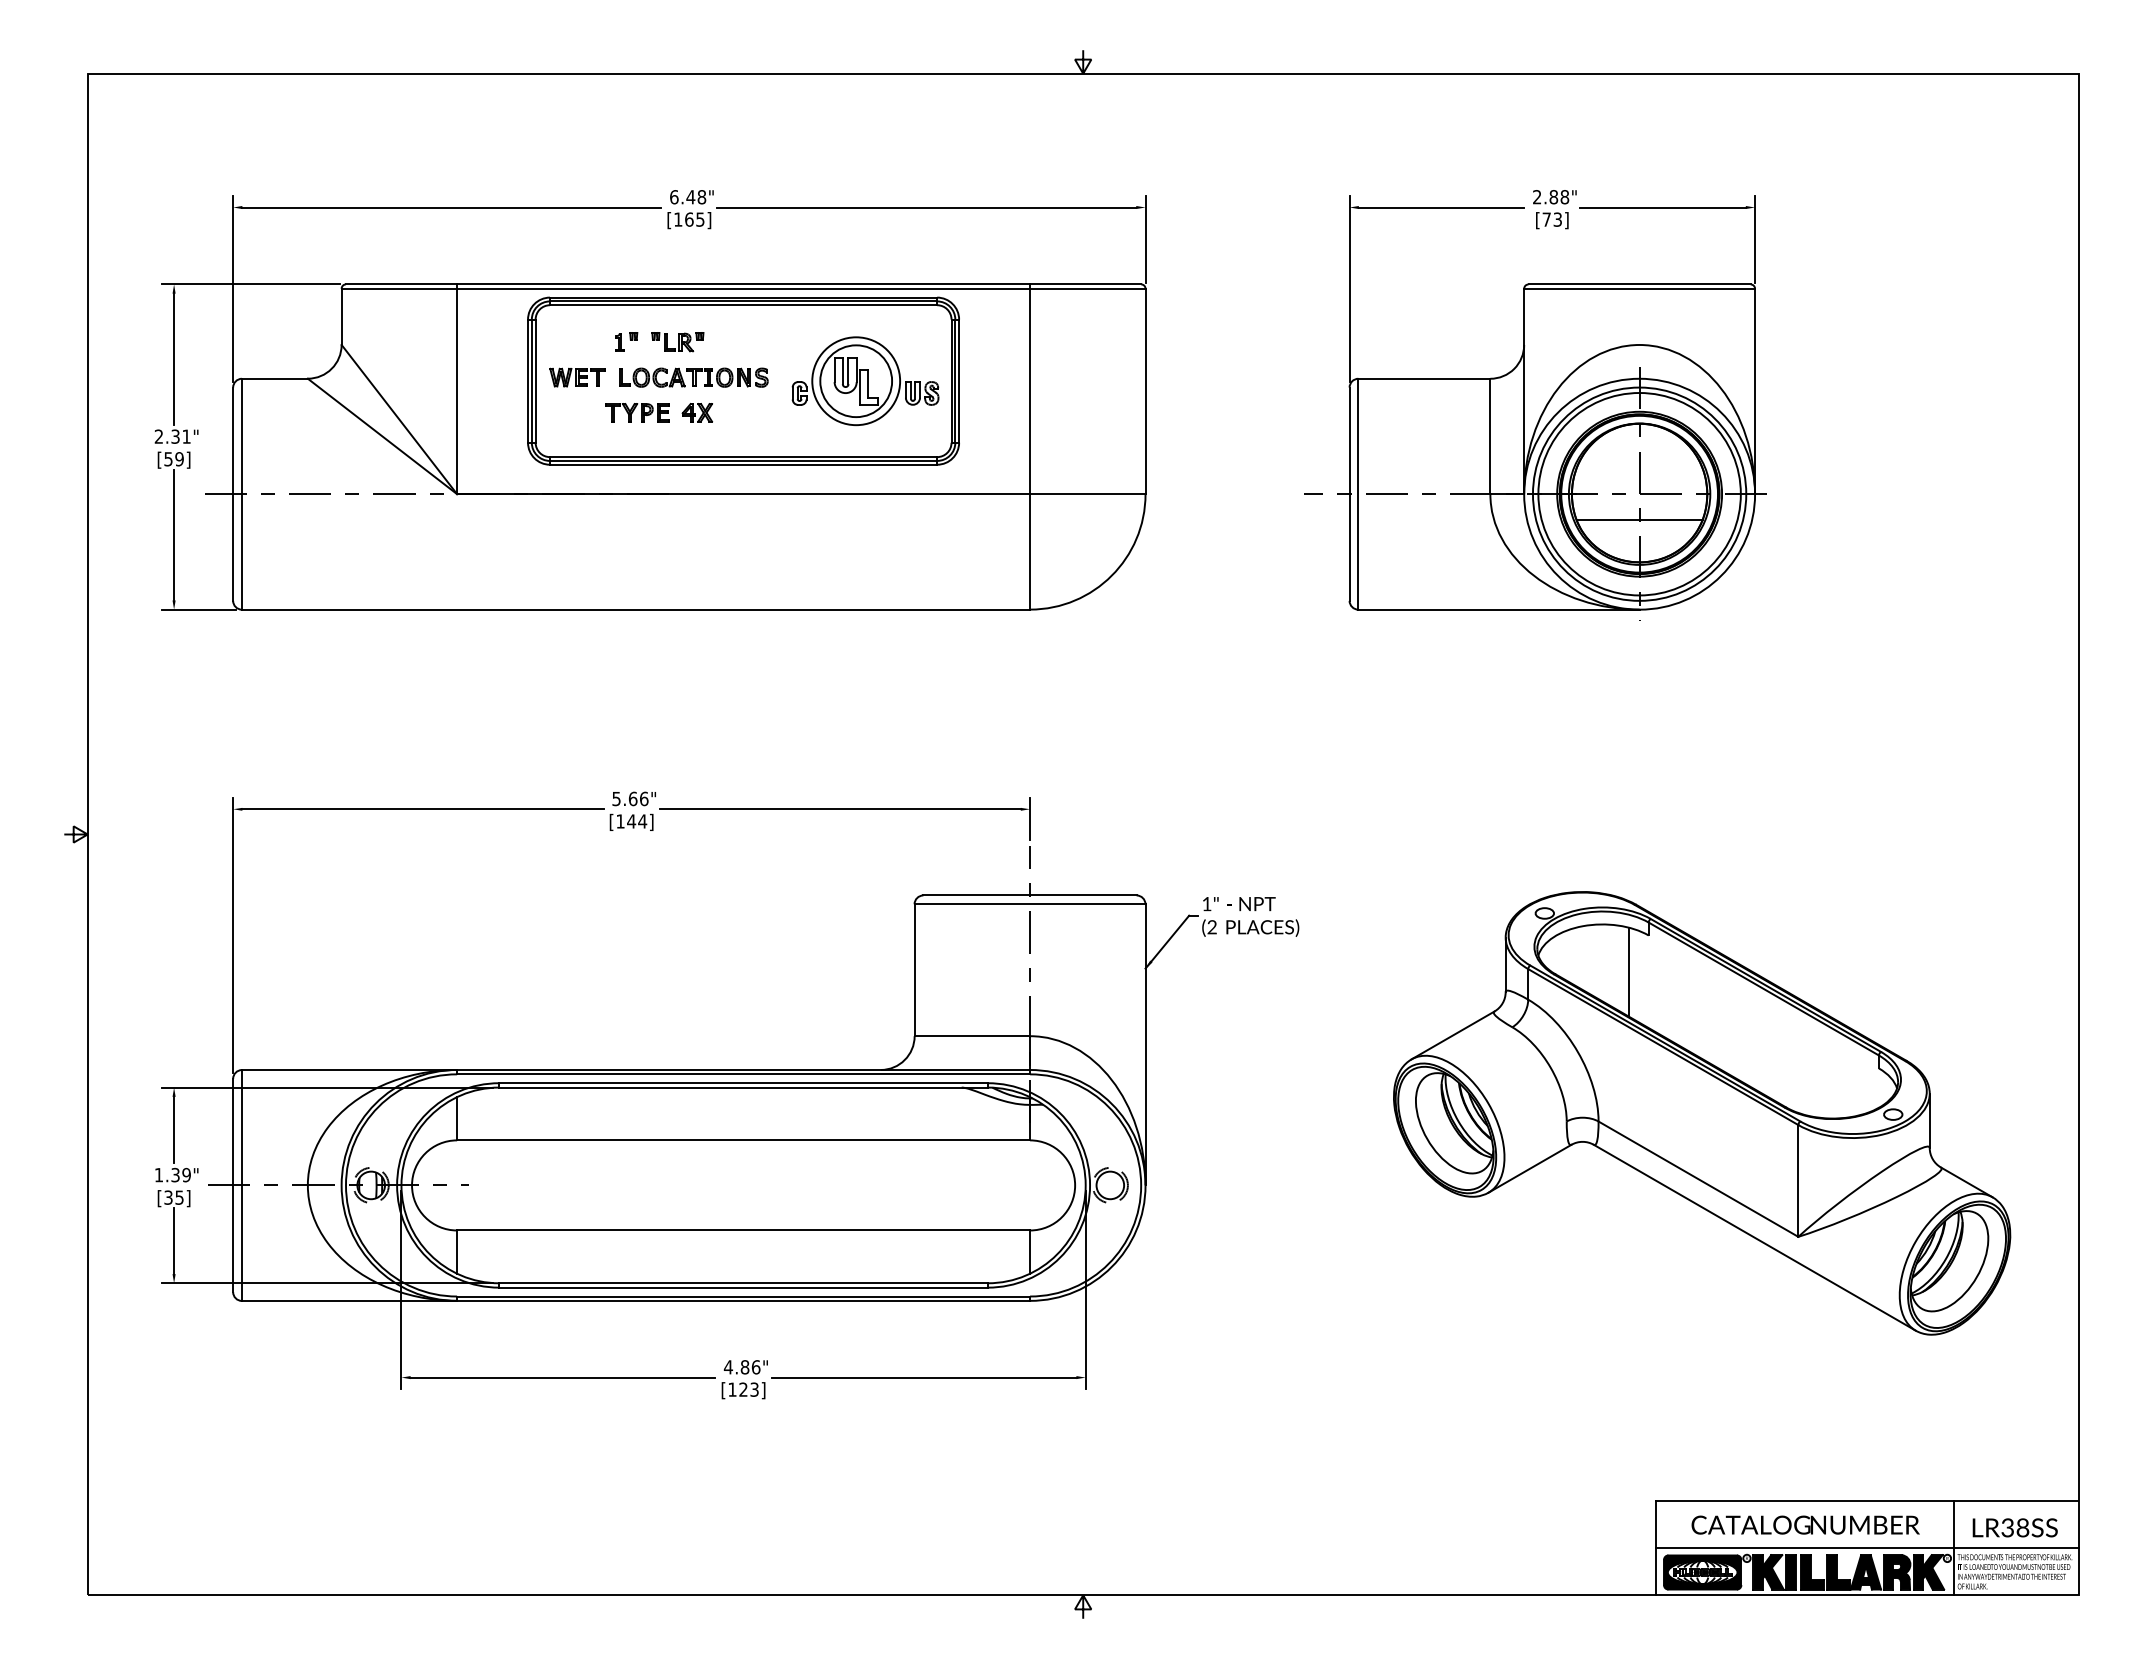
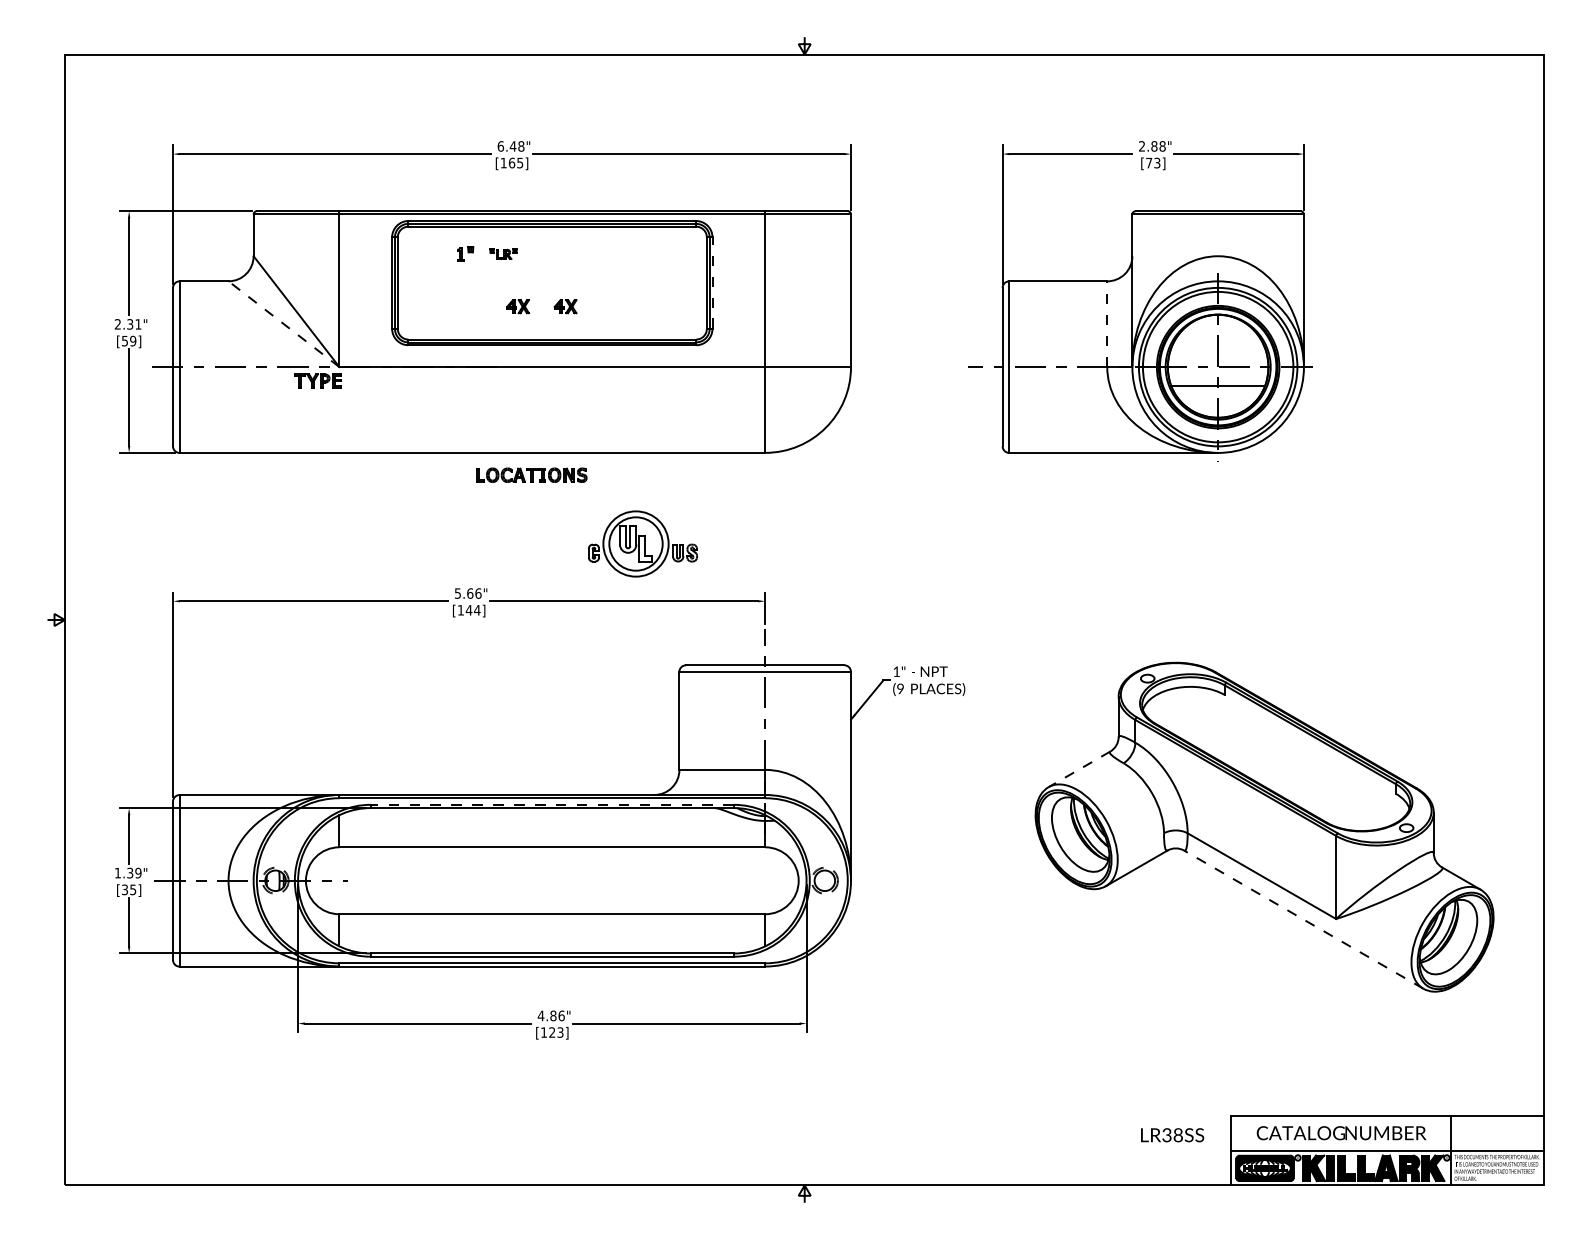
part: (677, 342) -> (503, 254), size x0.7
part: (577, 377) -> (428, 280), removed
part: (693, 377) -> (531, 475), moved
part: (865, 381) -> (642, 544), moved
line: (959, 381) -> (712, 283), solid -> dashed
part: (637, 412) -> (318, 380), moved
part: (761, 412) -> (565, 306), added
line: (382, 436) -> (284, 324), solid -> dashed
line: (1490, 436) -> (1107, 324), solid -> dashed
text: (1211, 927) -> (900, 689), (2 -> (9
line: (1628, 971) -> (1209, 721), removed
line: (1453, 1035) -> (1079, 769), solid -> dashed
line: (743, 1083) -> (552, 805), solid -> dashed
line: (1754, 1237) -> (1303, 919), solid -> dashed
text: (2014, 1527) -> (1172, 1134), moved

